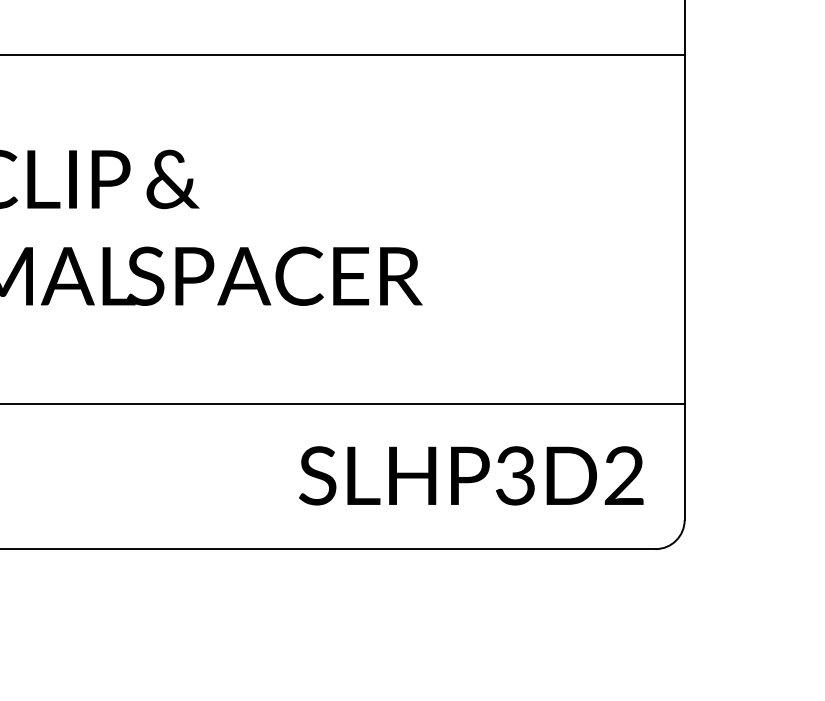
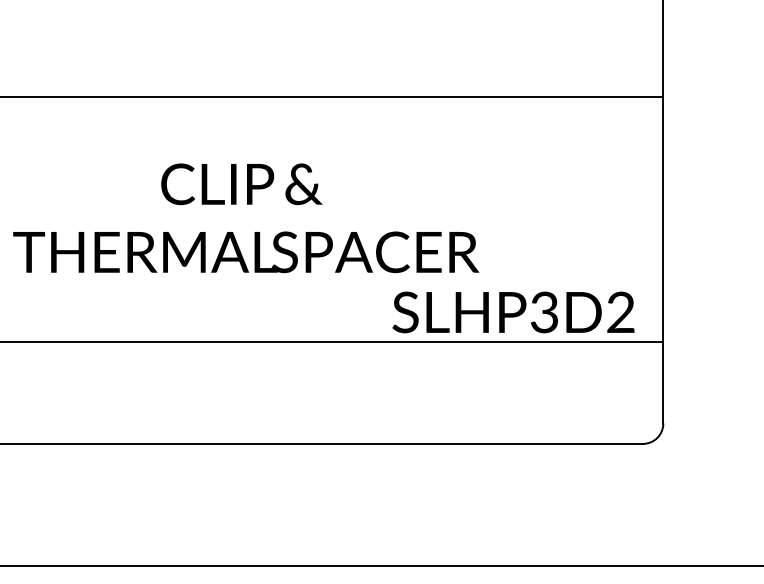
text: (471, 475) -> (513, 312), moved

